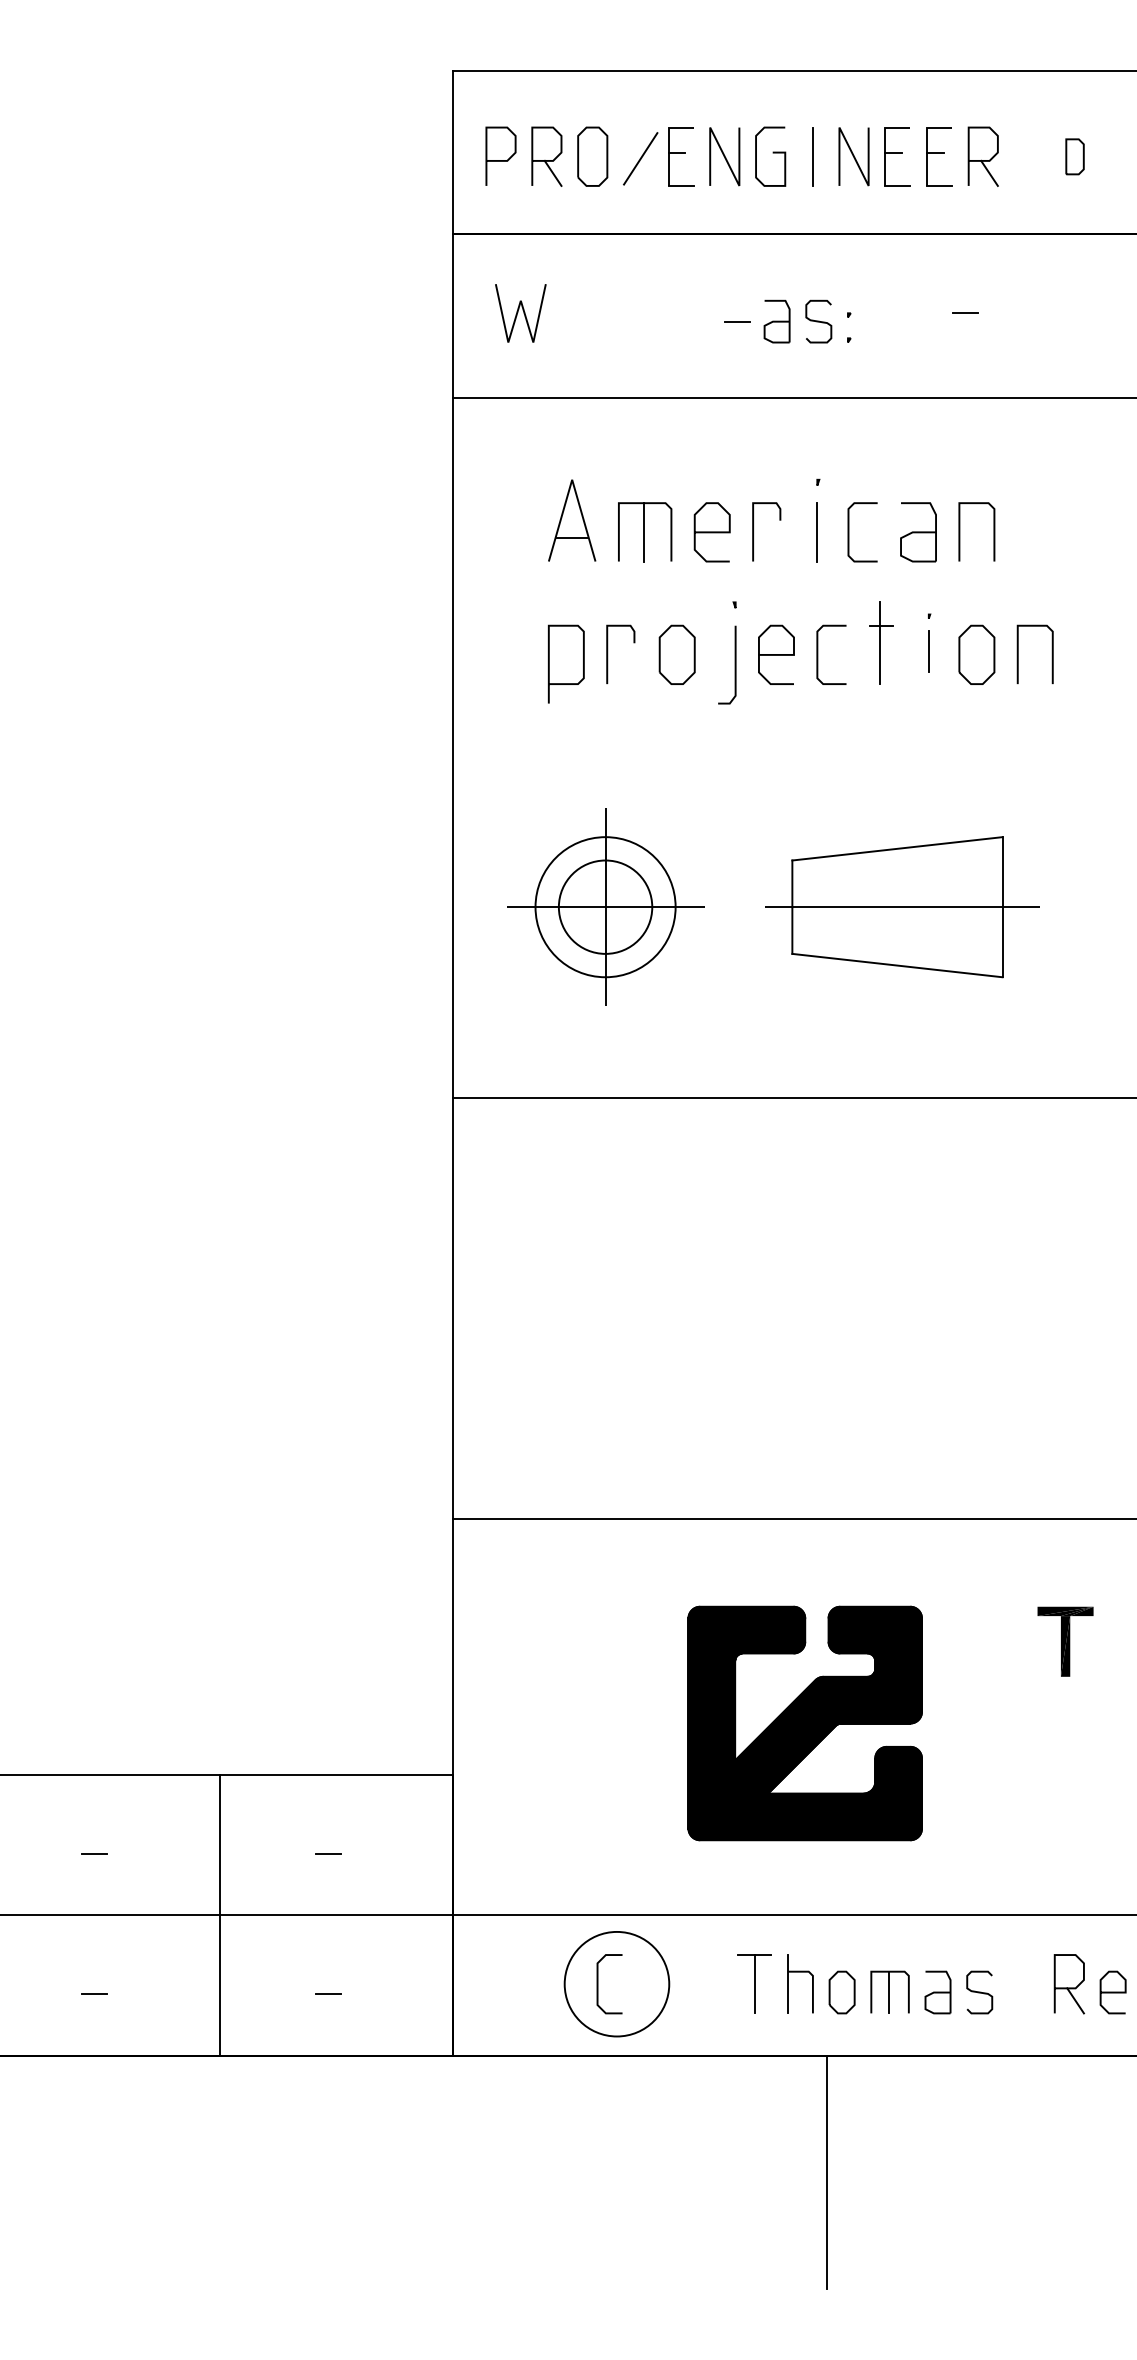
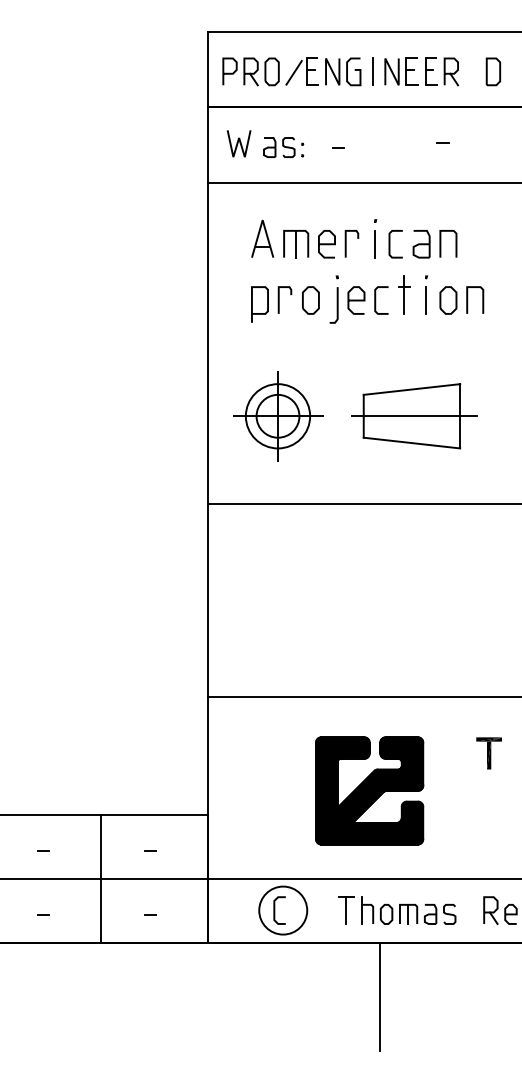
part: (1075, 155) -> (493, 71), size x1.67
part: (807, 321) -> (283, 147), moved
part: (929, 641) -> (426, 294), size x1.43

